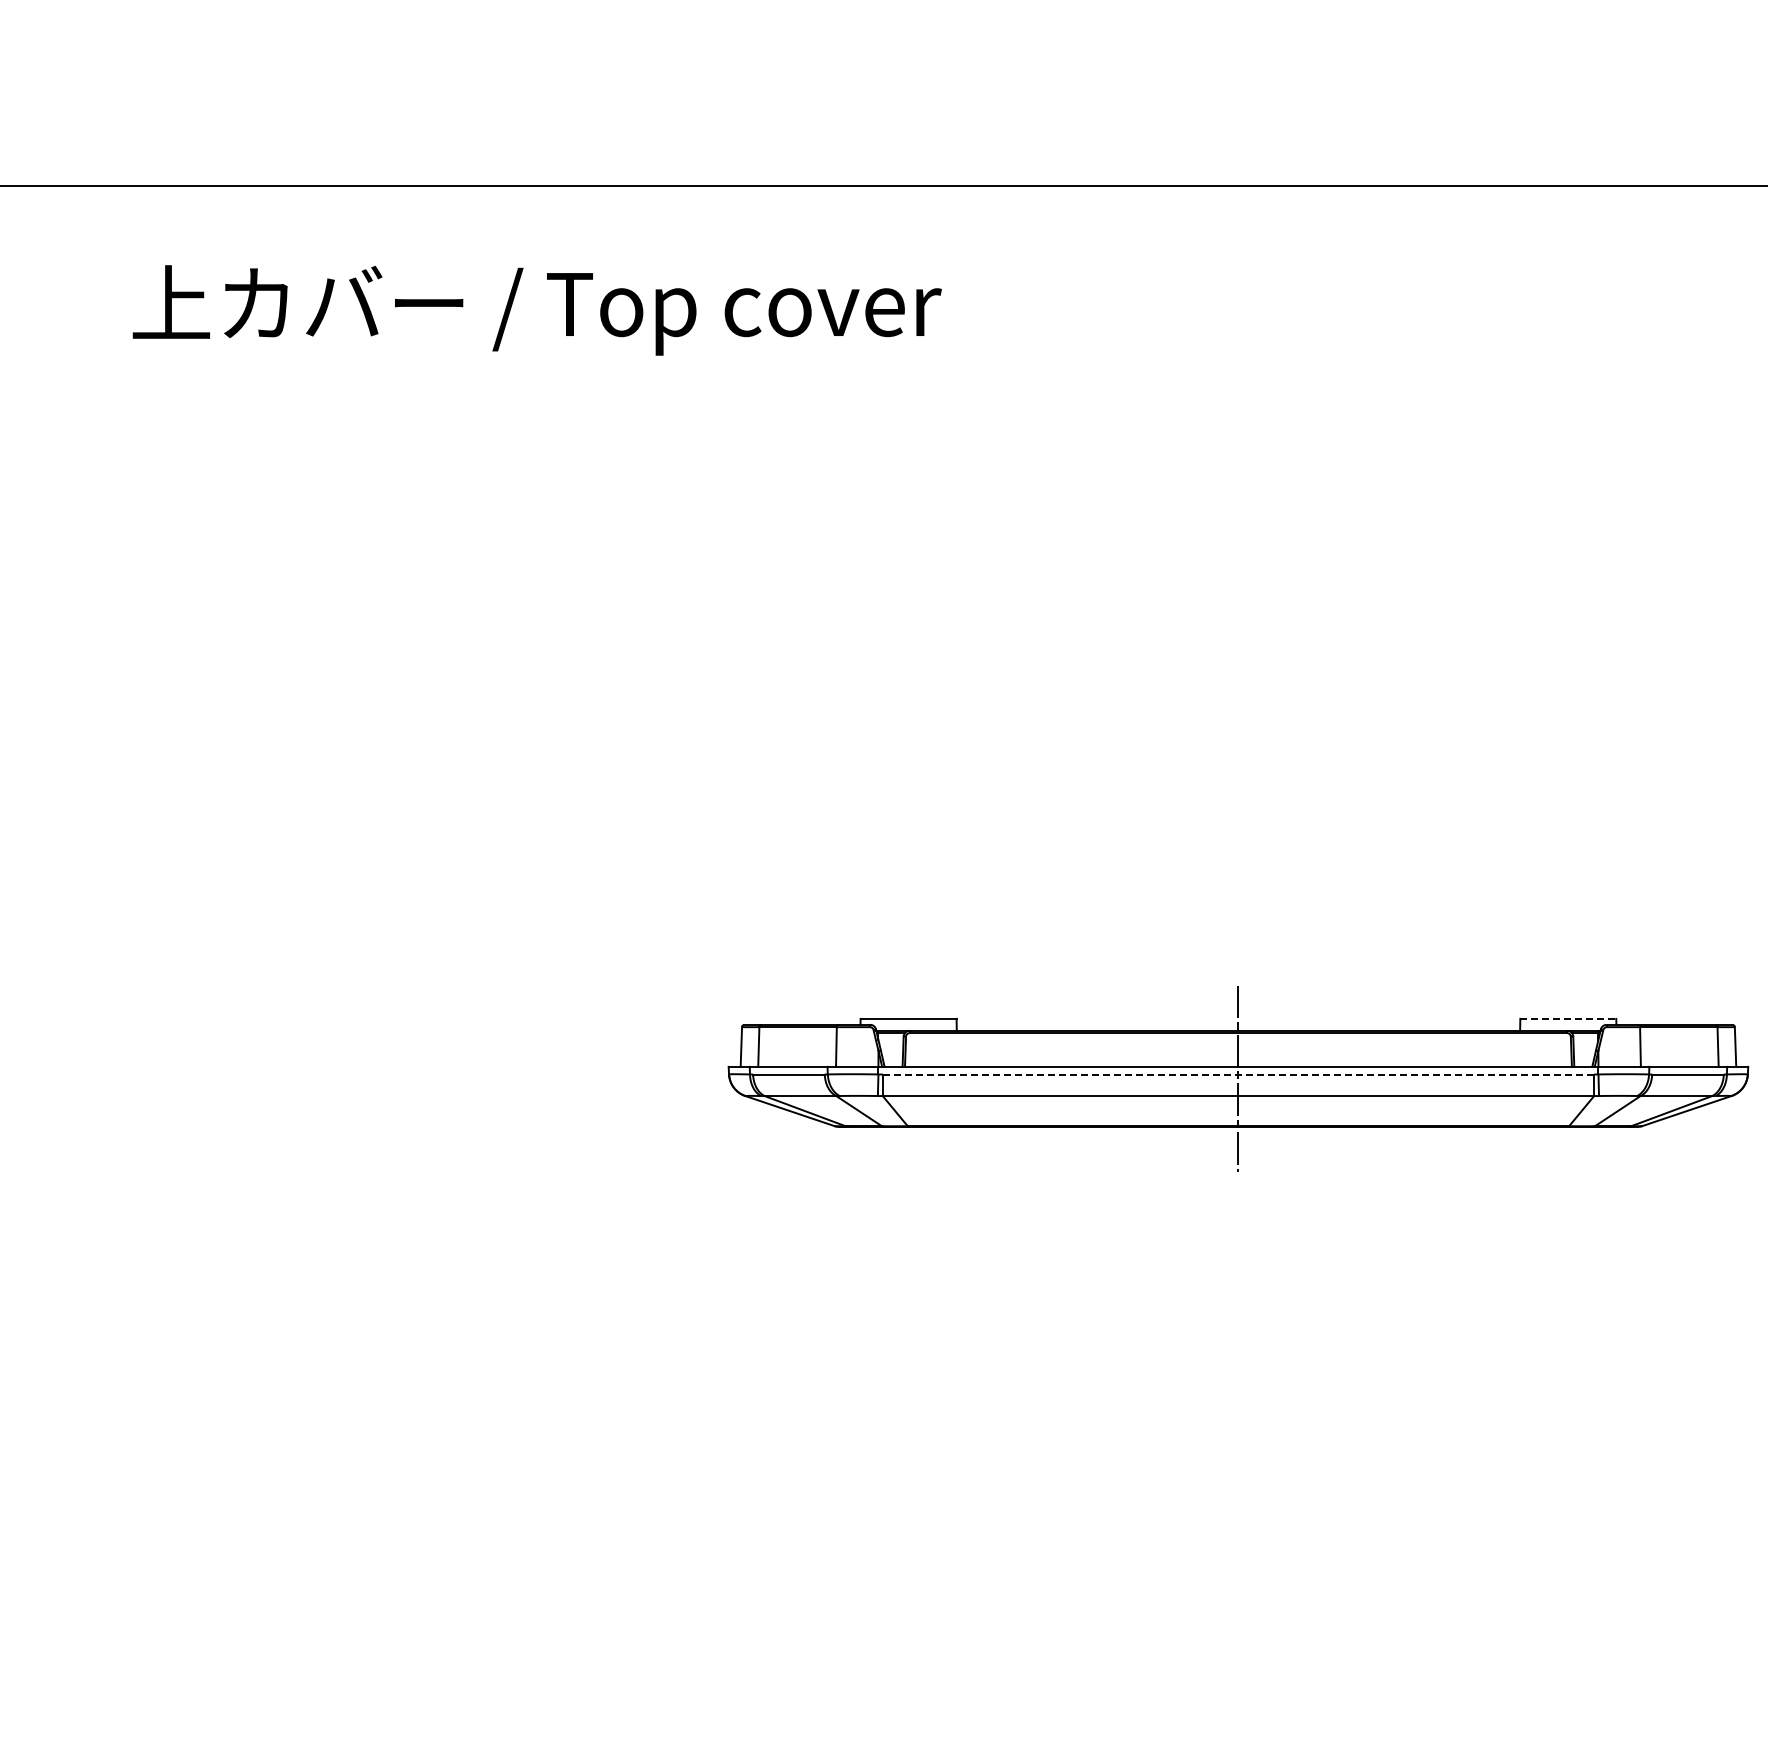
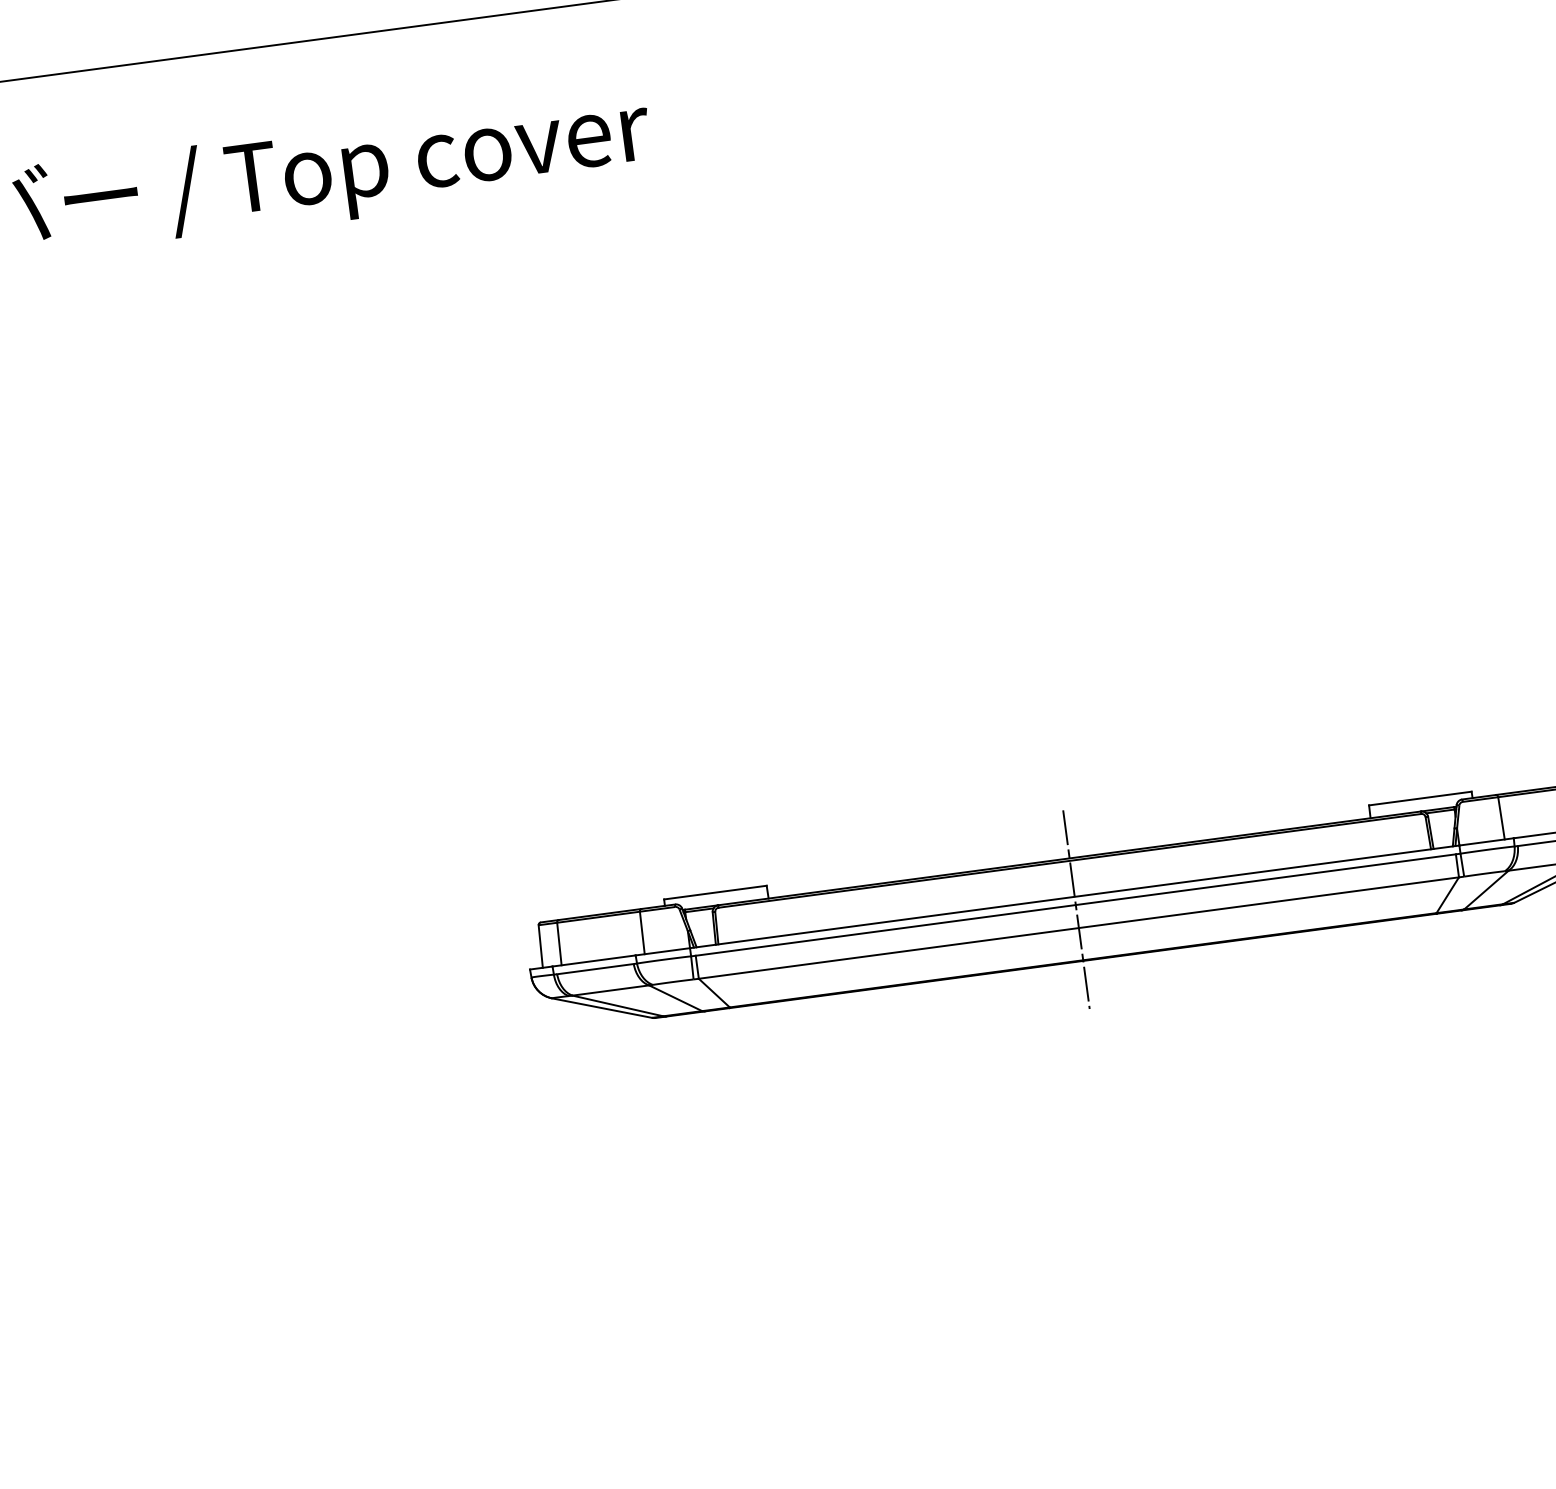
line: (1568, 1018) -> (1420, 798), dashed -> solid
line: (1238, 1074) -> (1075, 905), dashed -> solid

